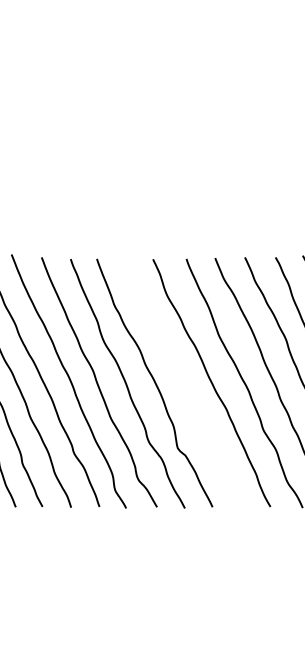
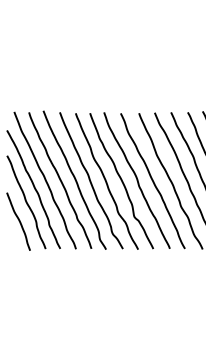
curve: (181, 381) -> (136, 180), added

